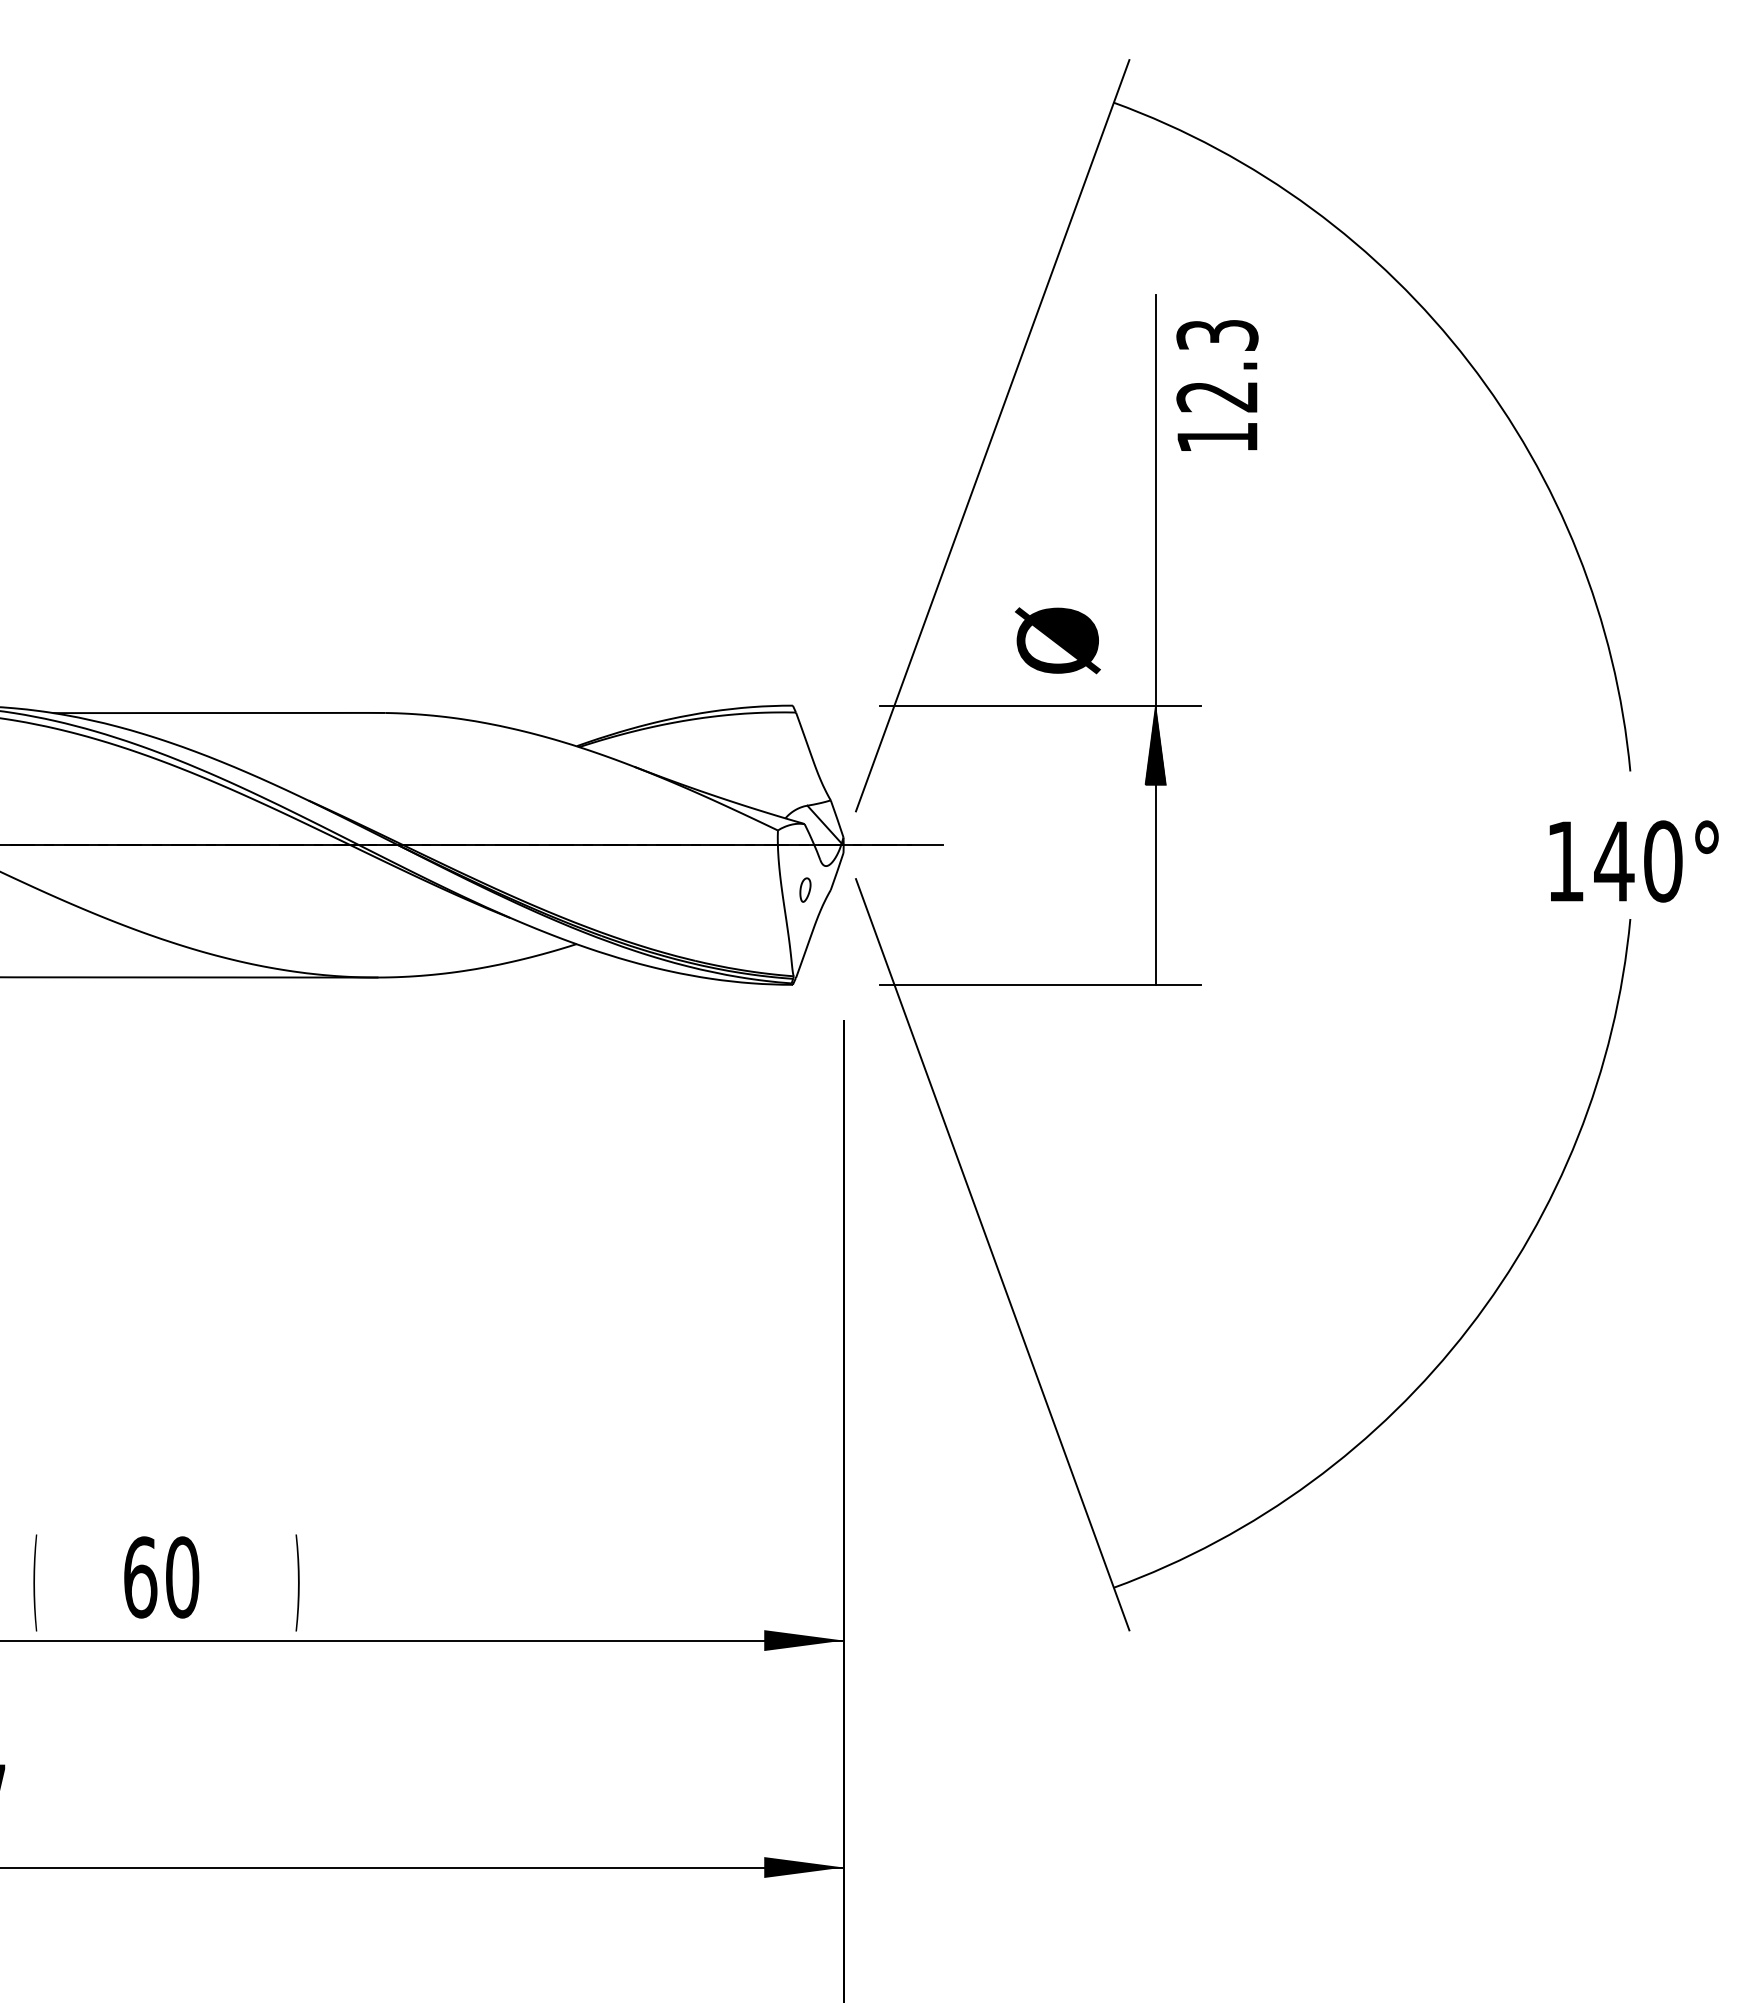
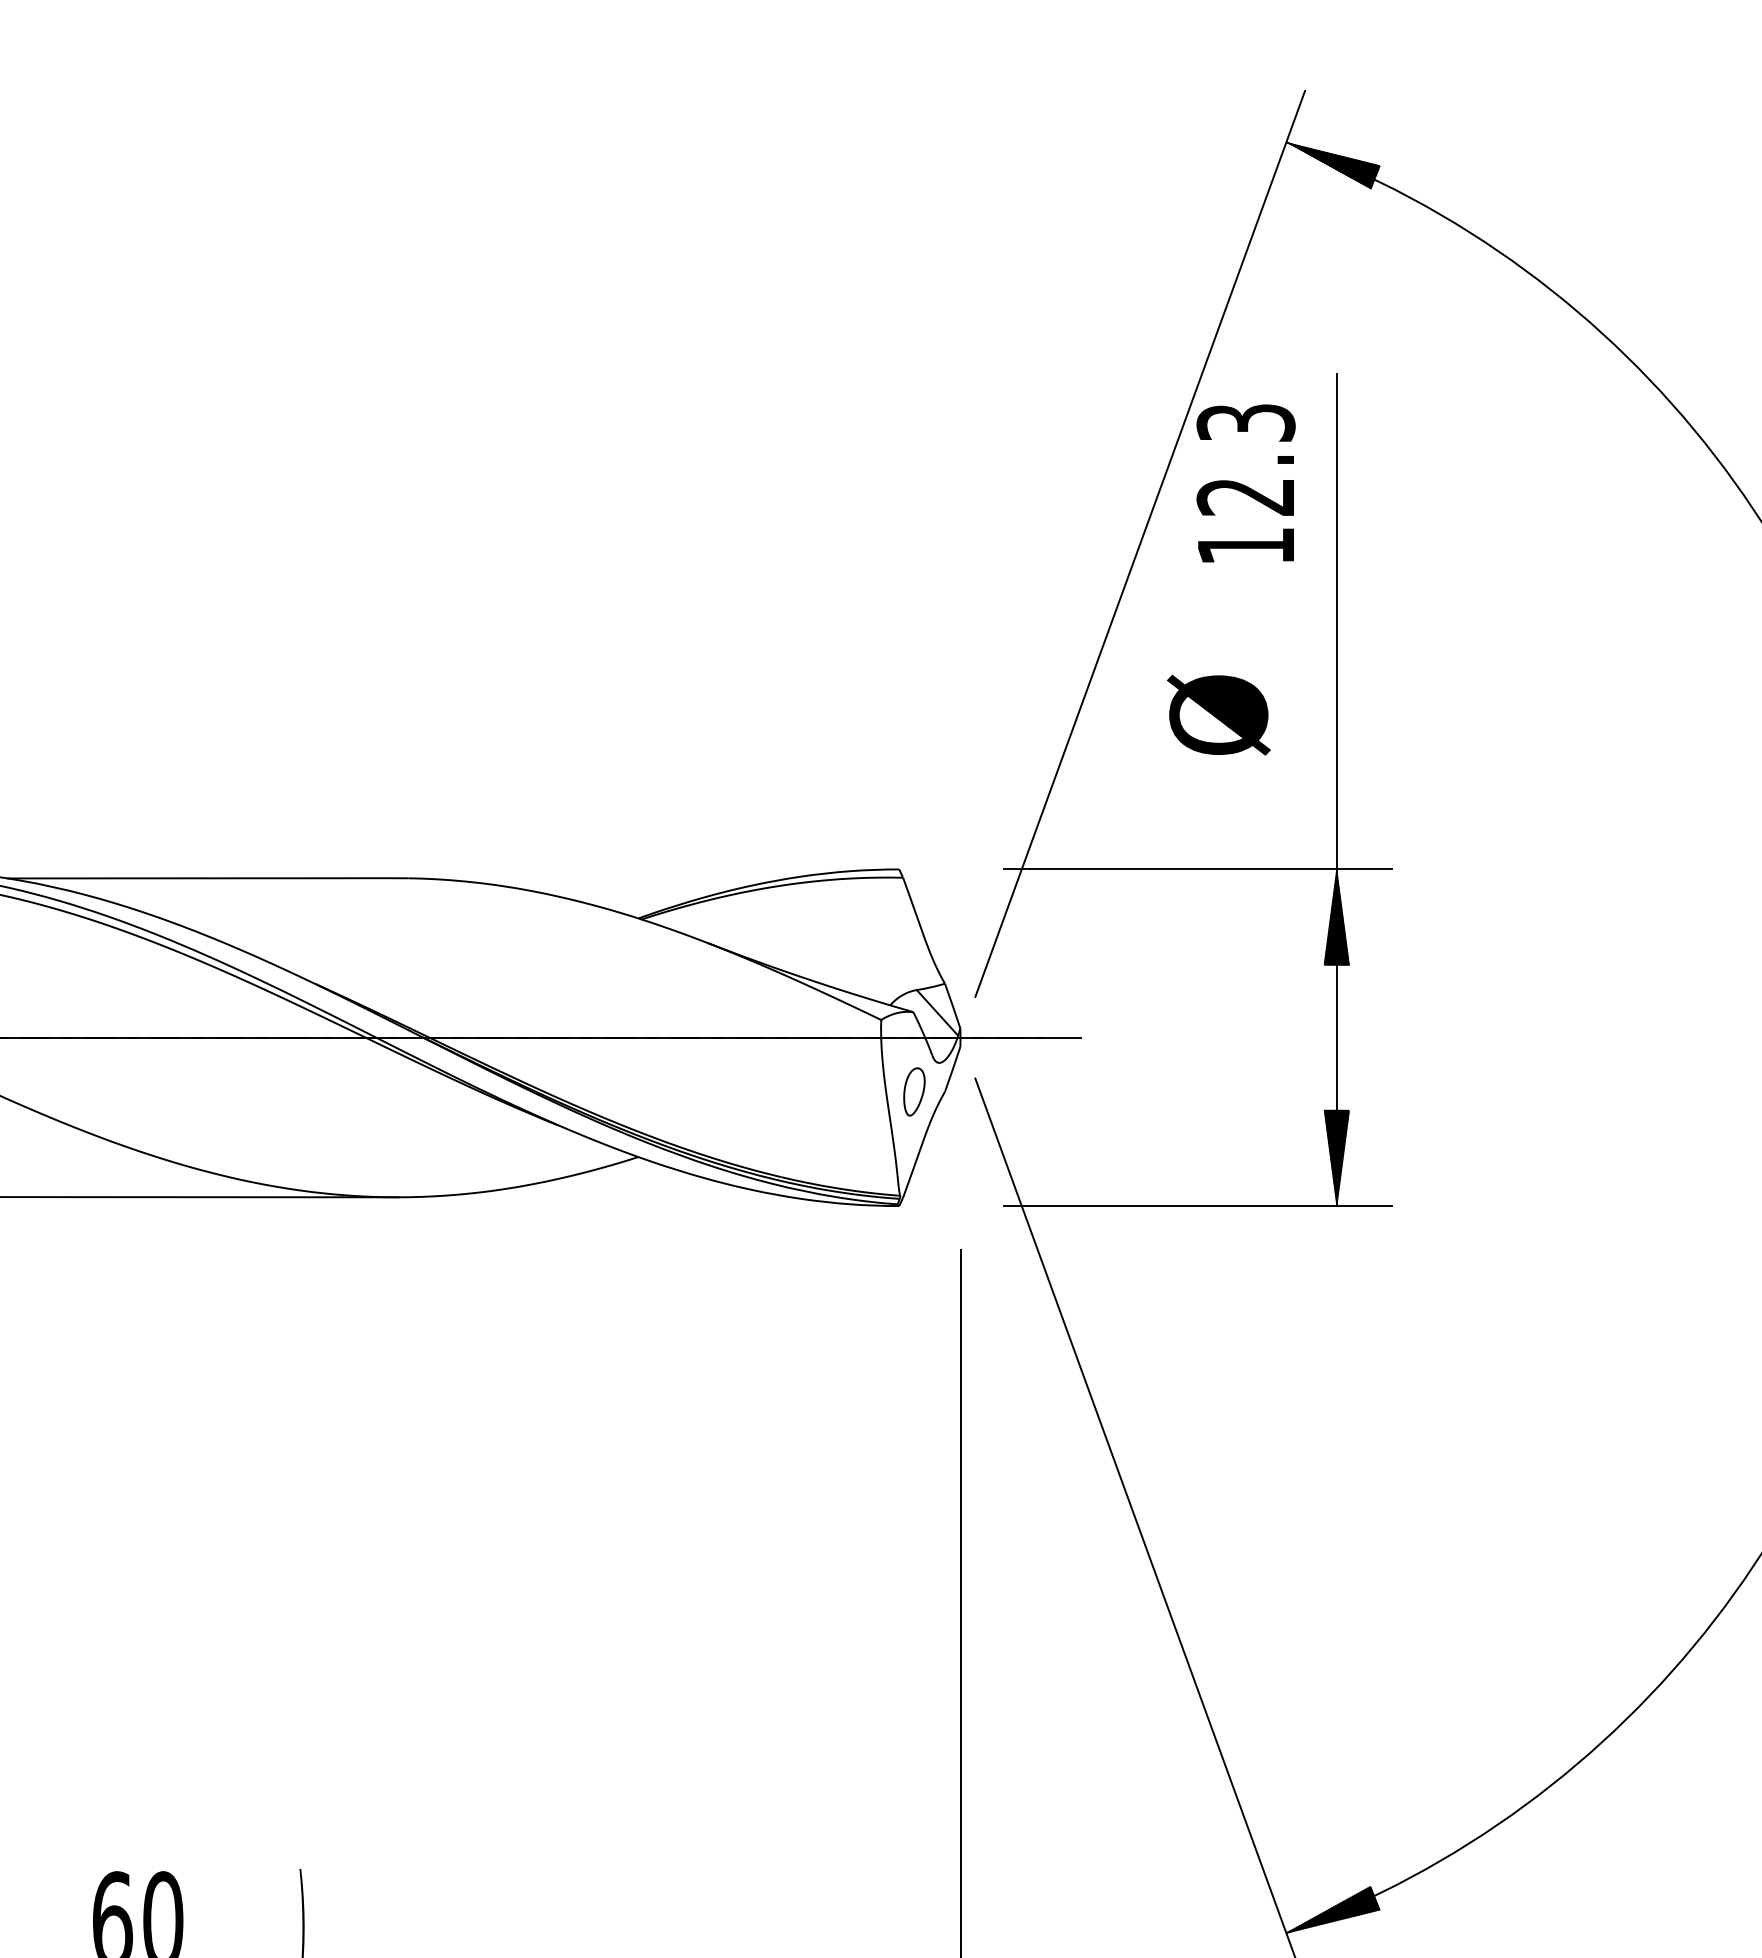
hatch: (1152, 121) -> (1332, 165), added
text: (1217, 385) -> (1246, 483), moved
text: (1057, 640) -> (1218, 714), moved
part: (805, 889) -> (914, 1091), size x1.67
hatch: (1155, 944) -> (1336, 1157), added
hatch: (1152, 1568) -> (1332, 1909), added

